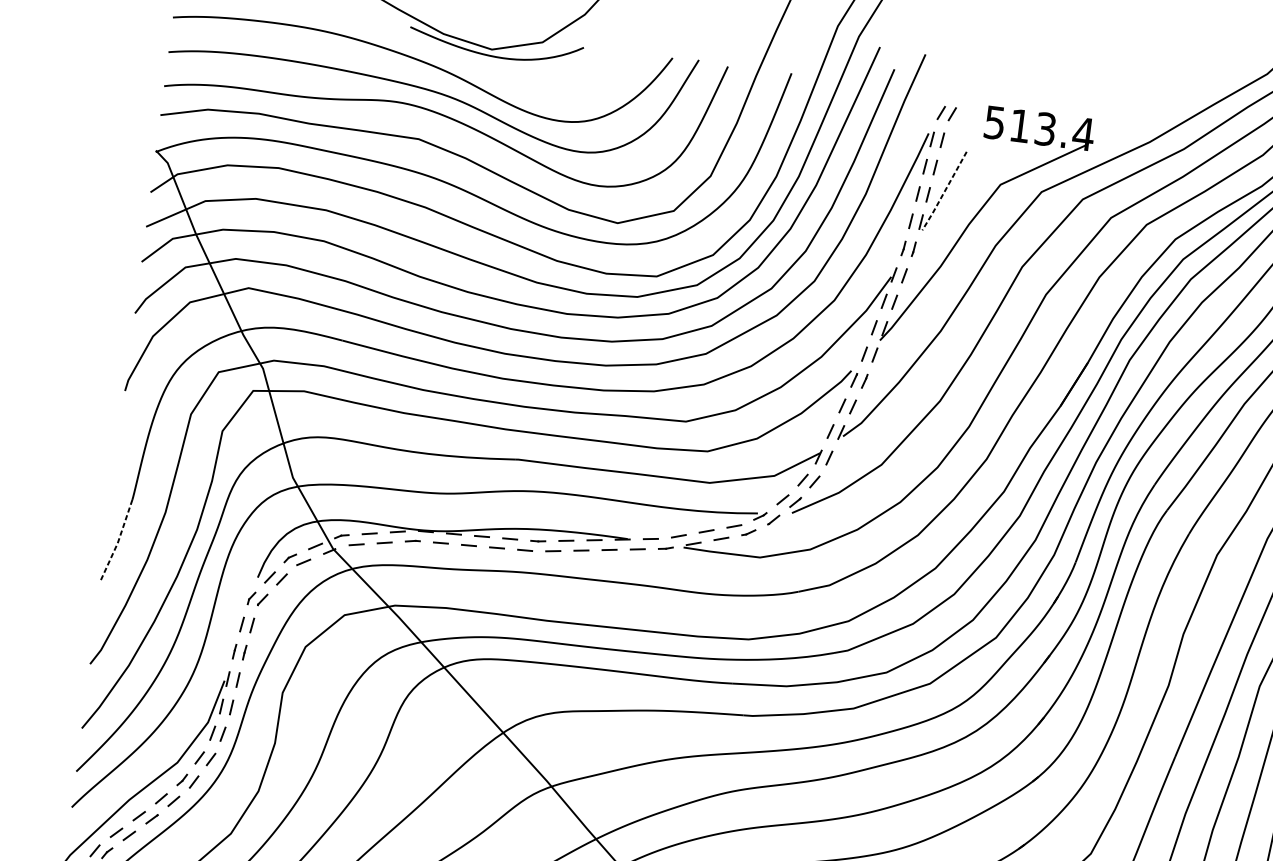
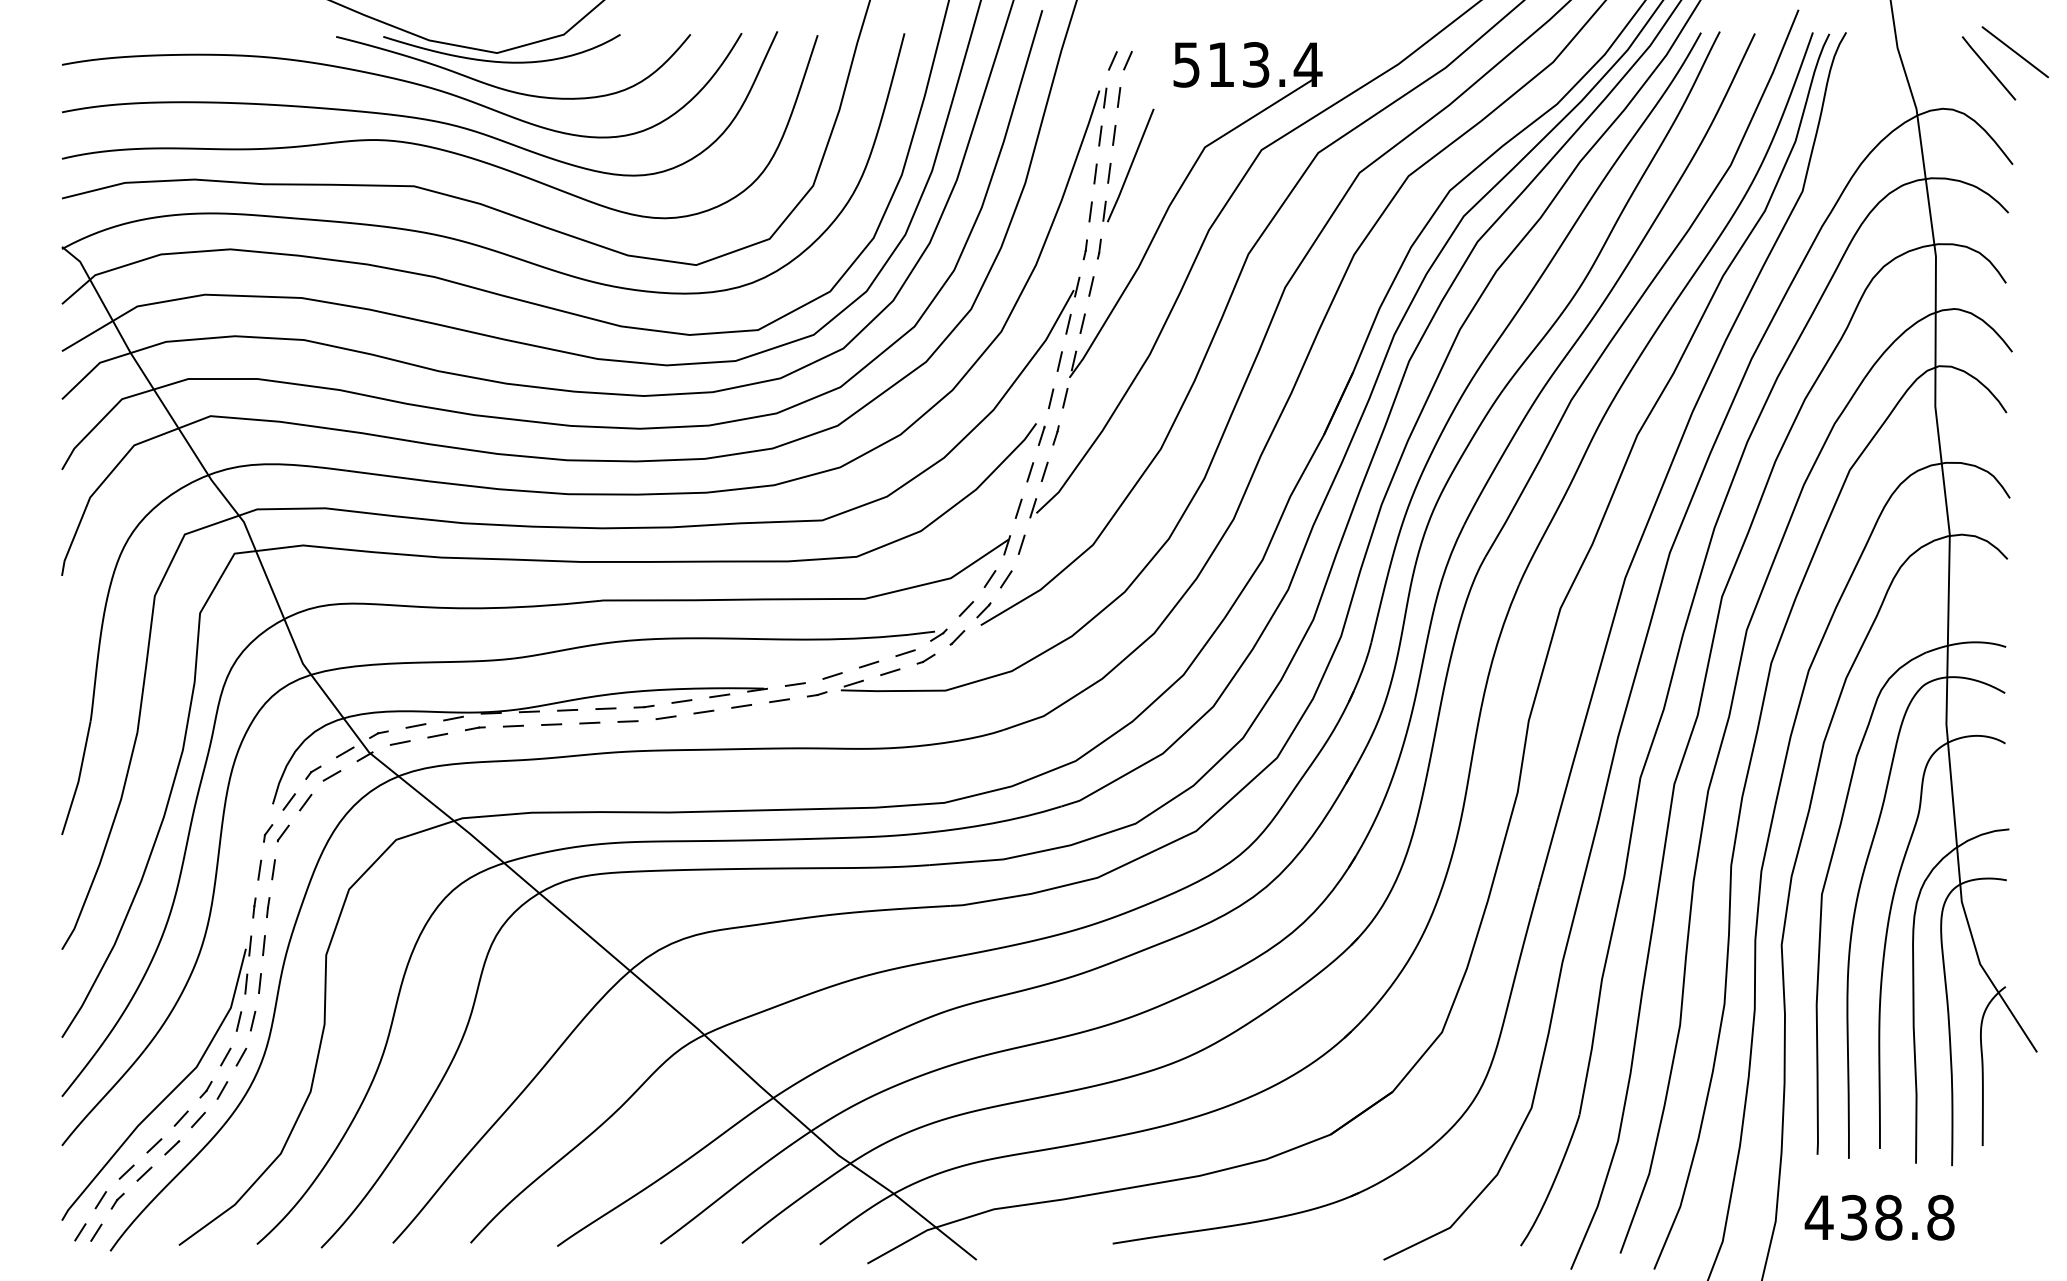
curve: (496, 77) -> (508, 89), added
line: (944, 191) -> (1130, 166), dashed -> solid
line: (117, 542) -> (78, 780), dashed -> solid

